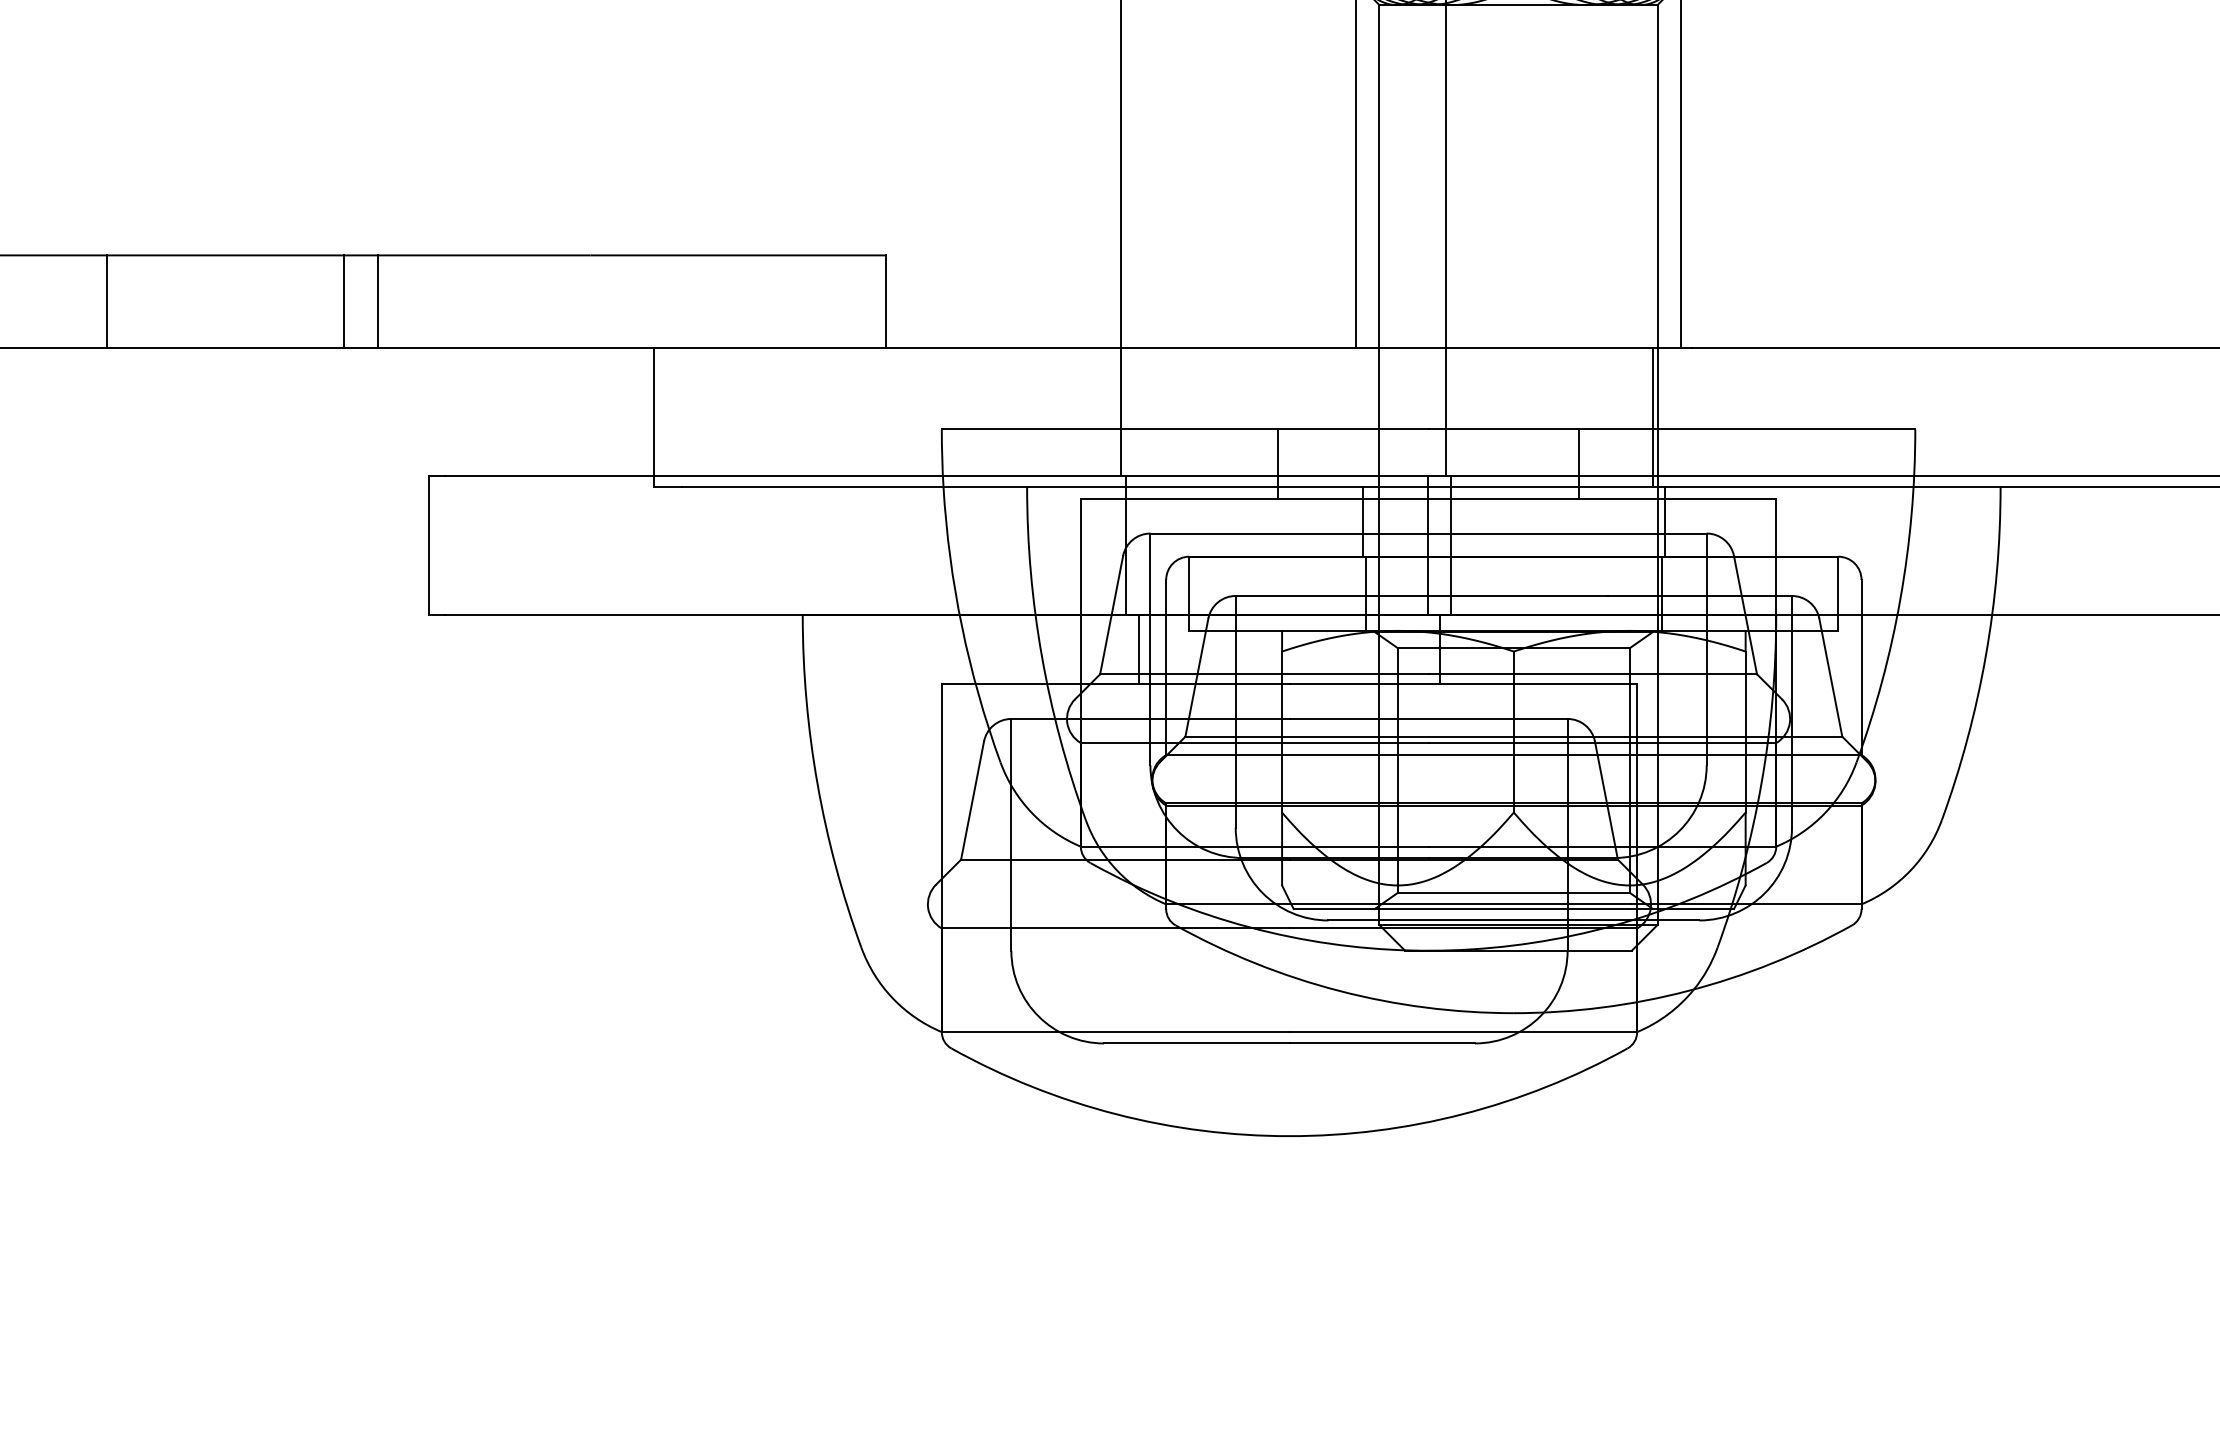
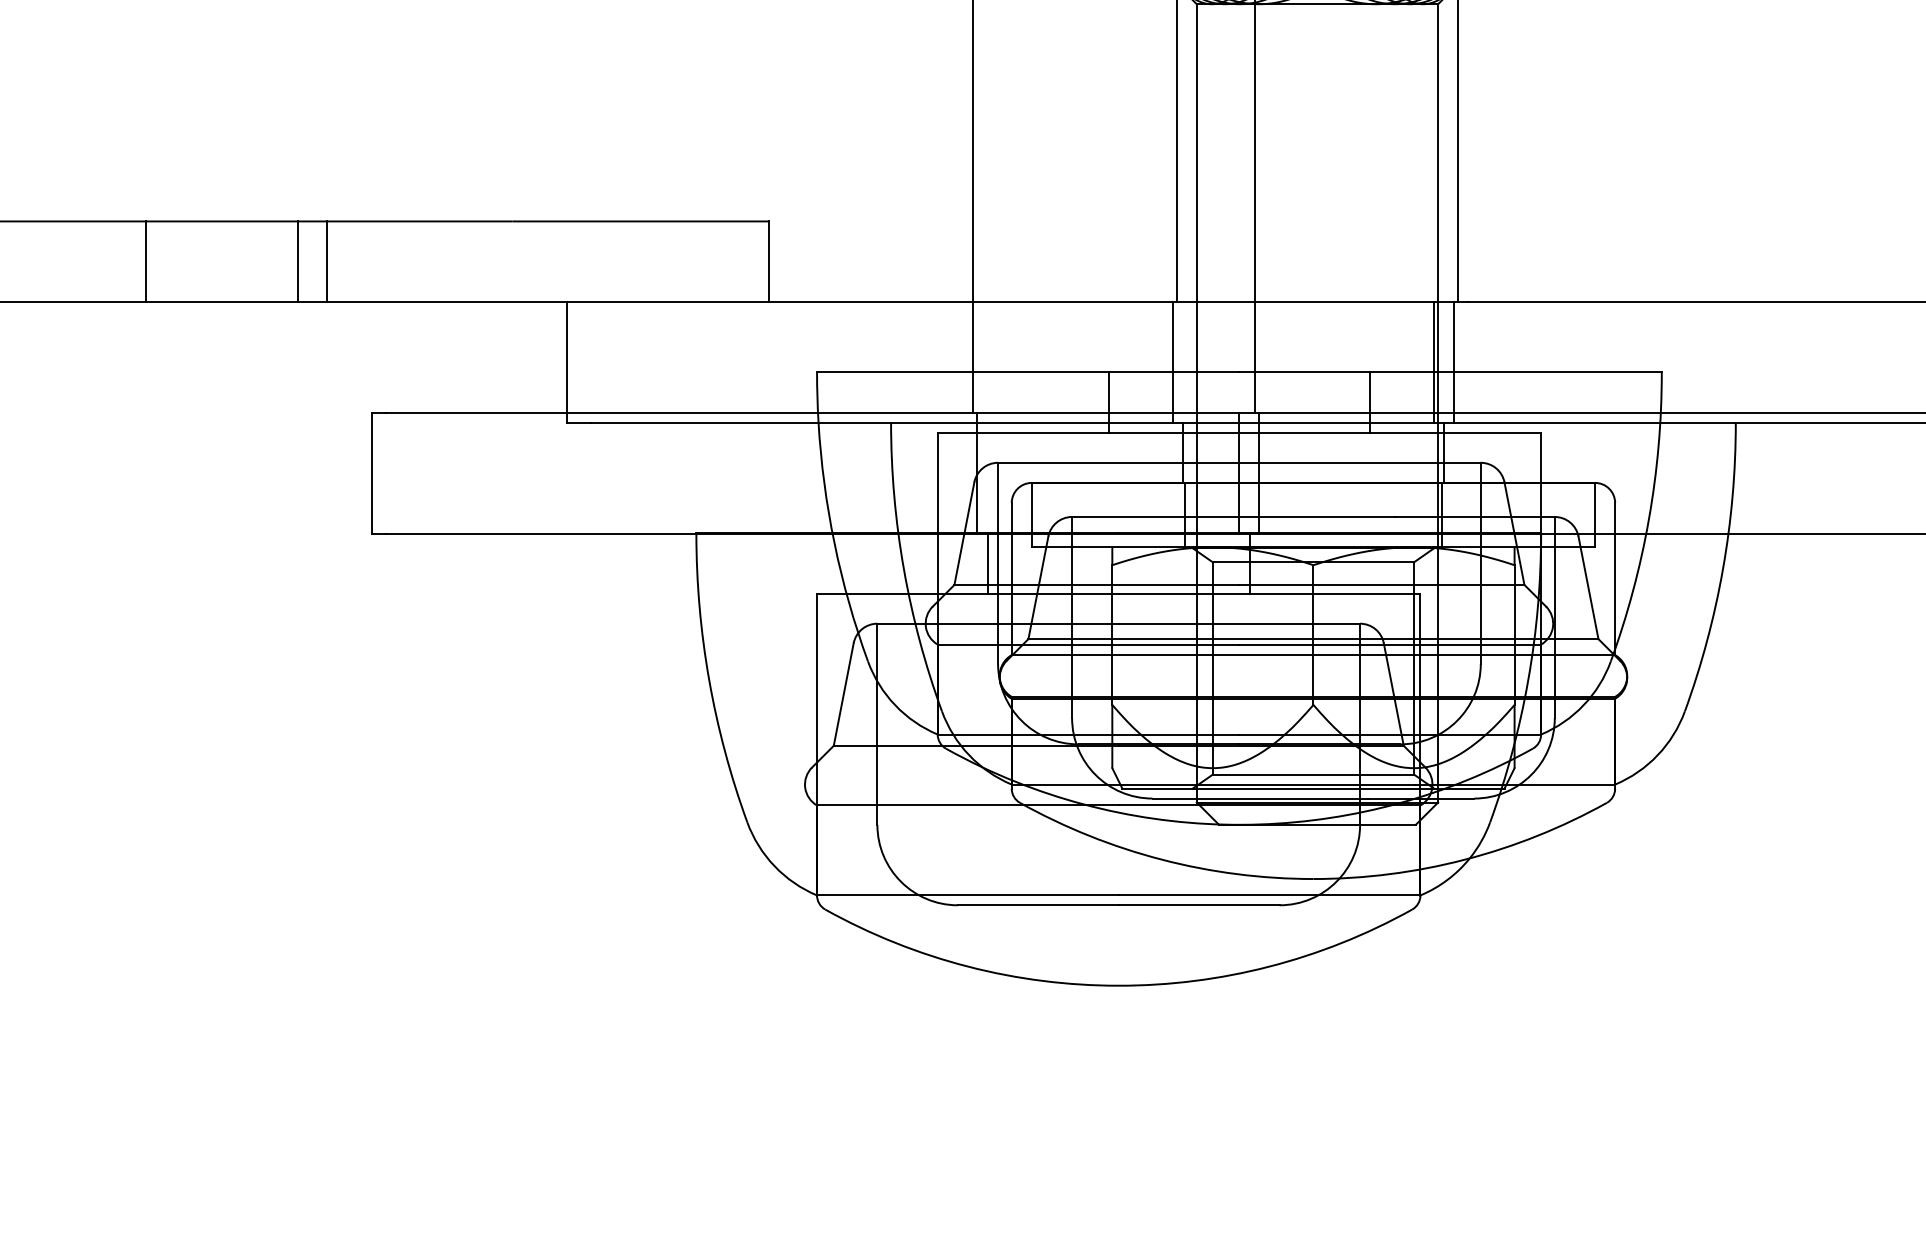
line: (106, 301) -> (145, 261), moved
line: (1351, 416) -> (1172, 361), added
line: (1676, 416) -> (1454, 361), added

